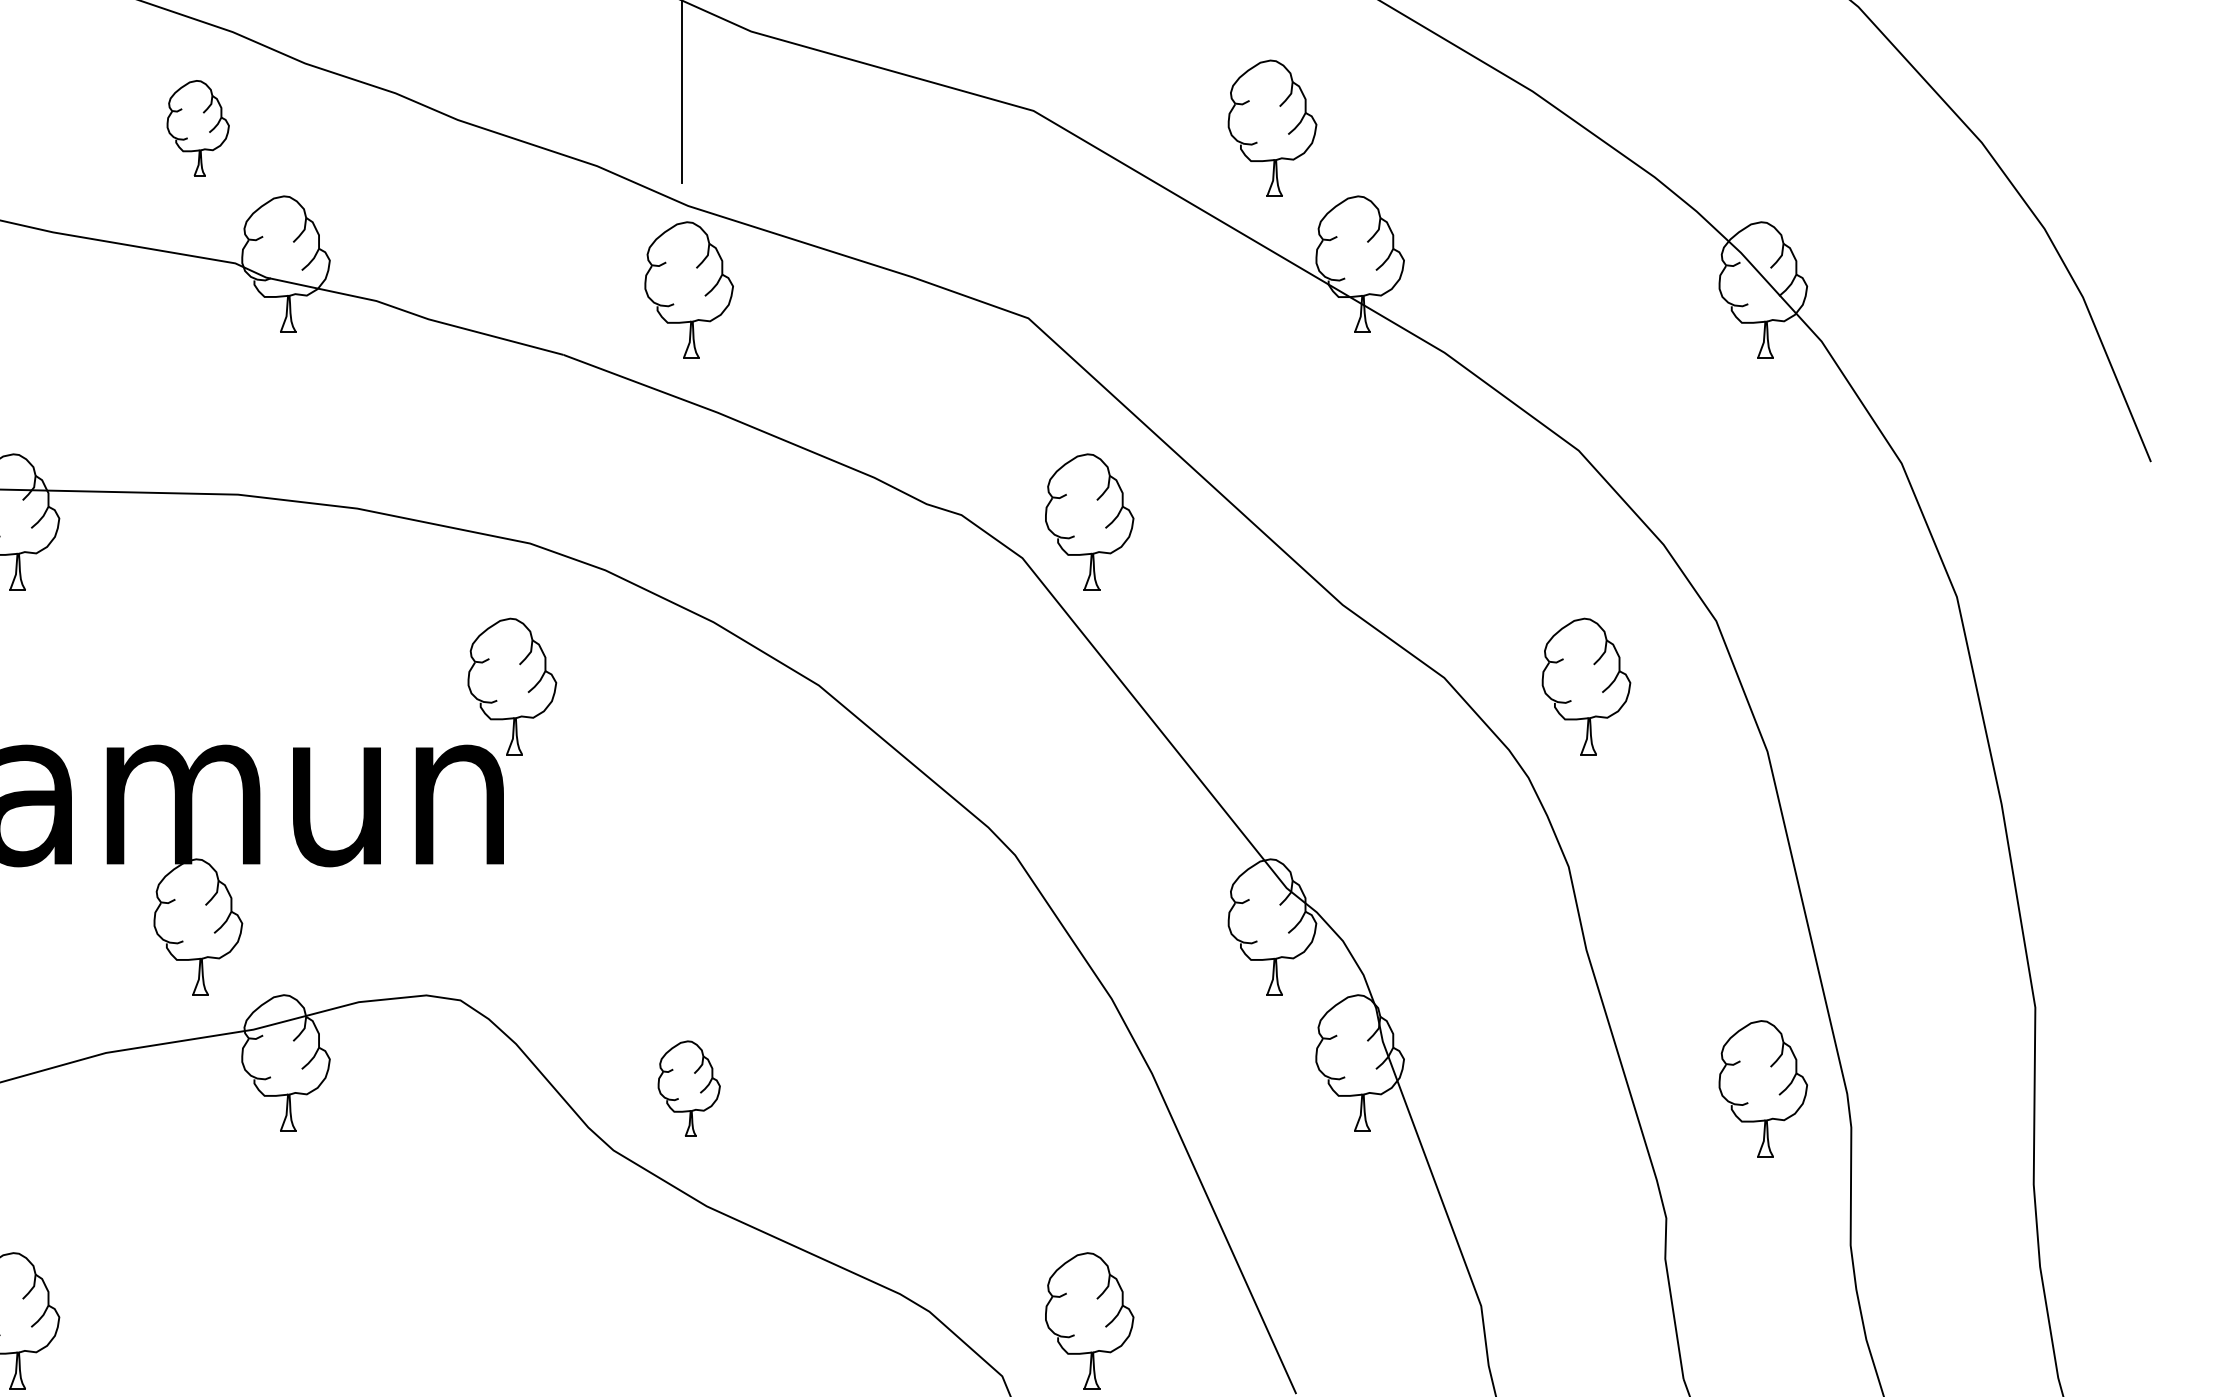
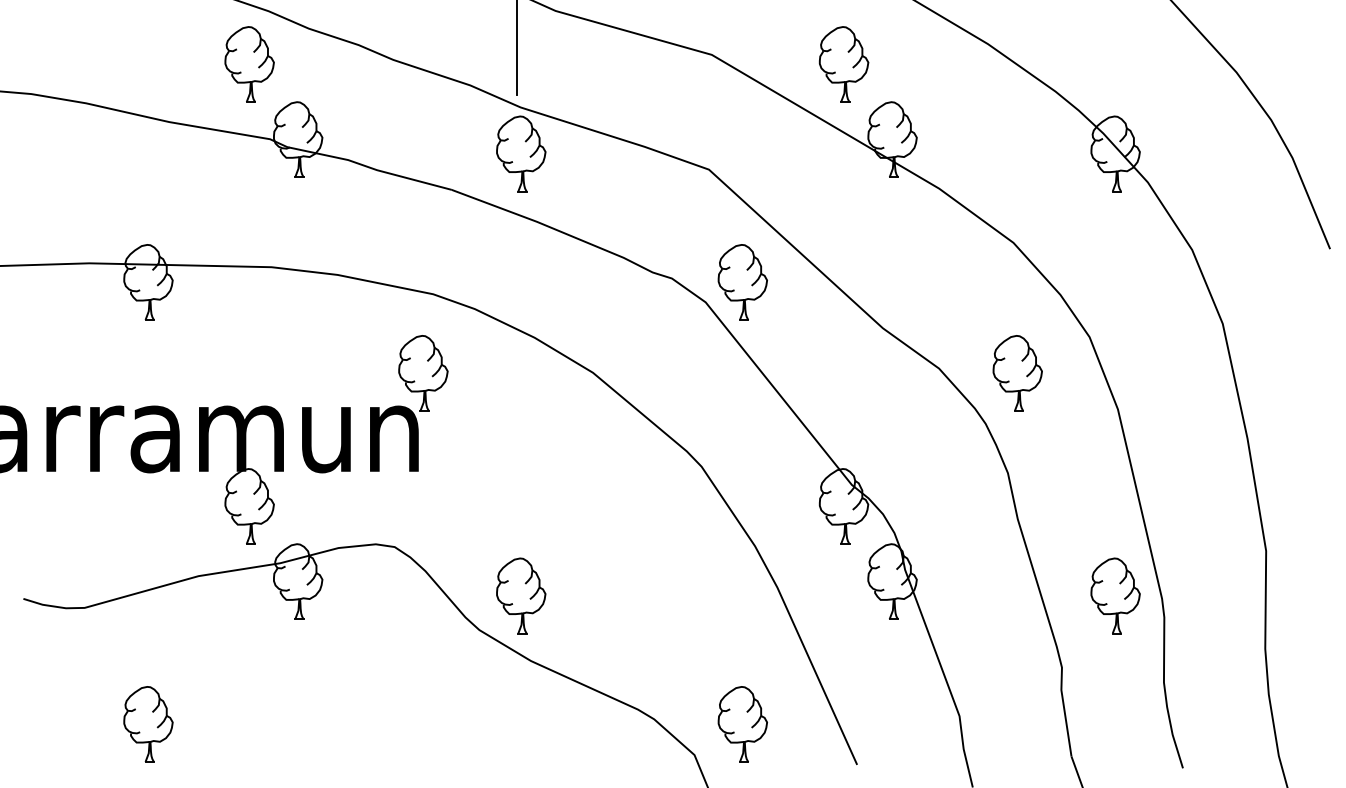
part: (198, 128) -> (249, 64), size x1.43
part: (689, 1087) -> (521, 595), size x1.43

